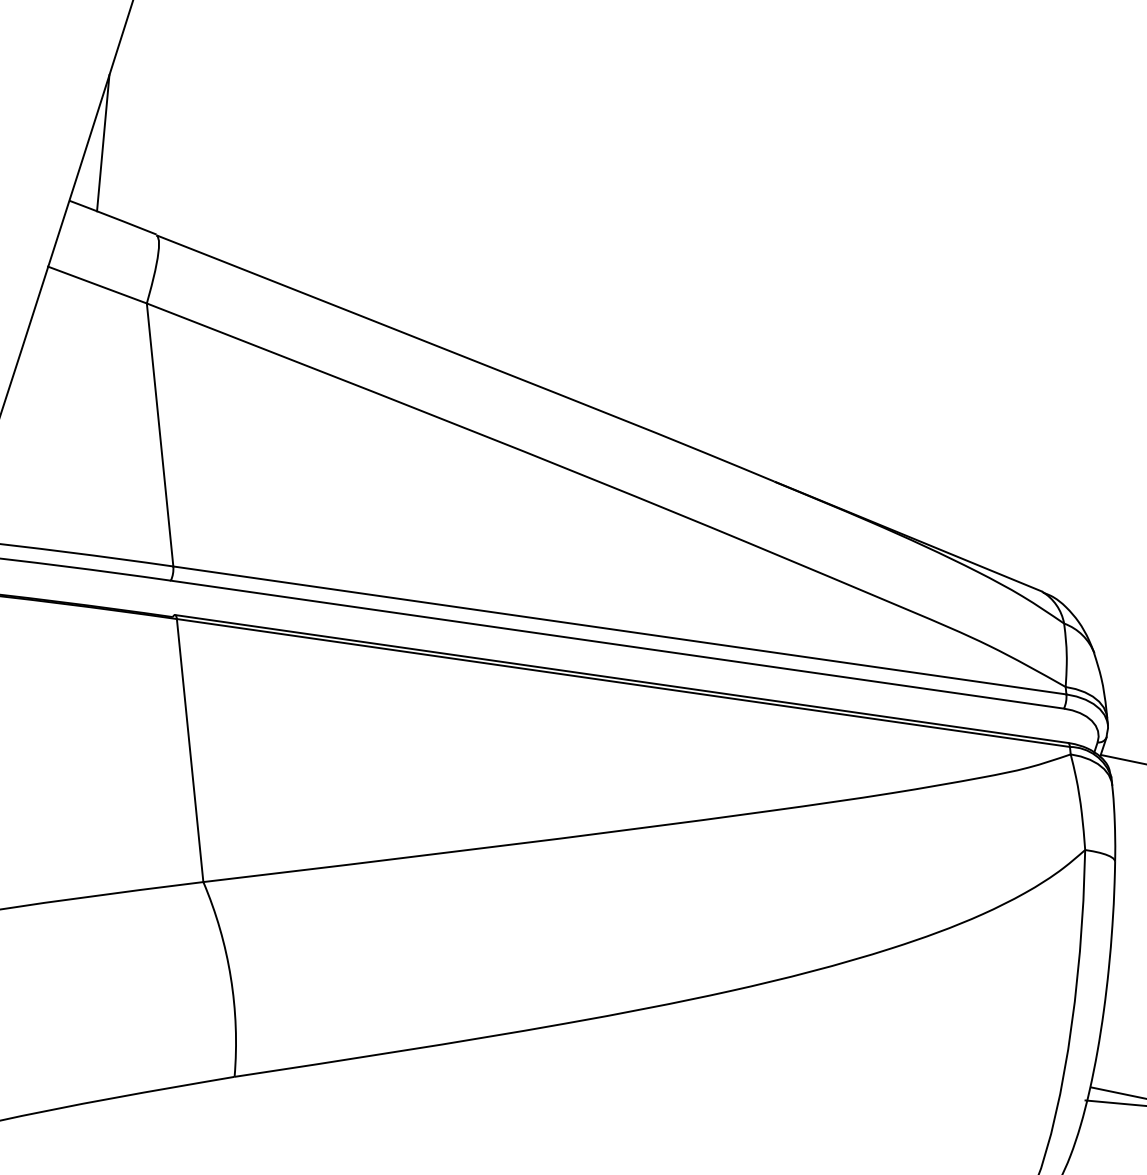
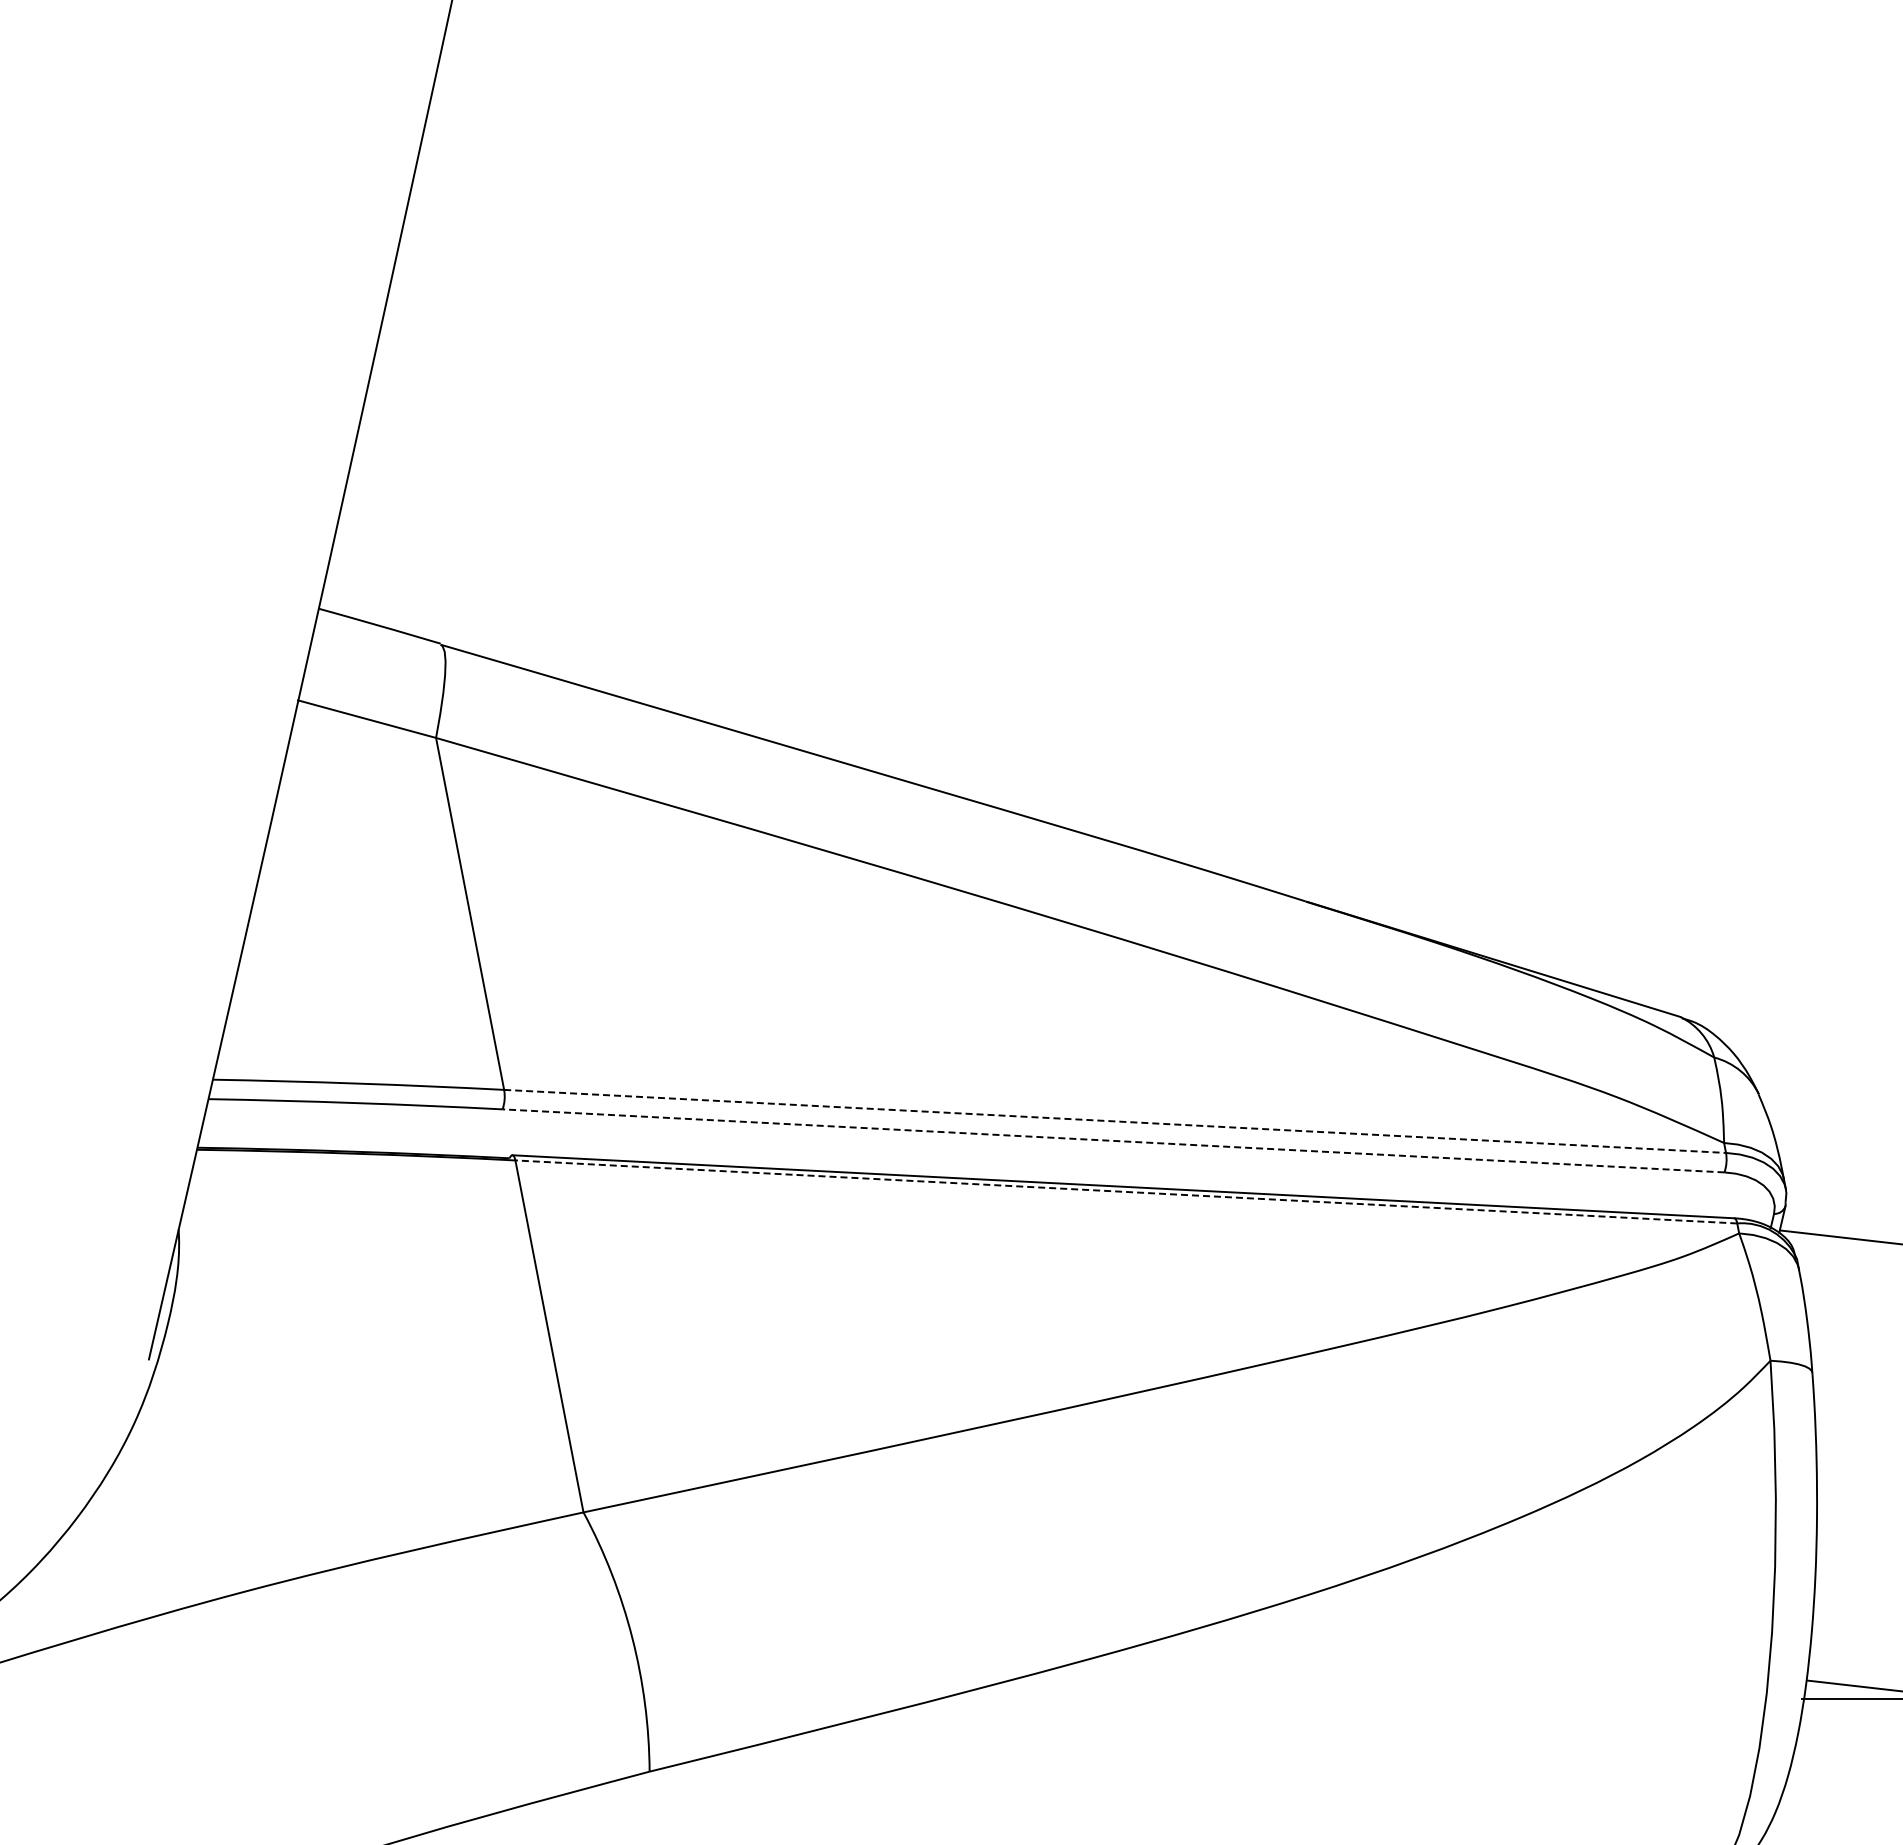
line: (103, 142) -> (357, 526), removed
line: (620, 630) -> (1115, 1121), solid -> dashed
line: (617, 644) -> (1113, 1140), solid -> dashed
line: (623, 682) -> (1126, 1191), solid -> dashed

